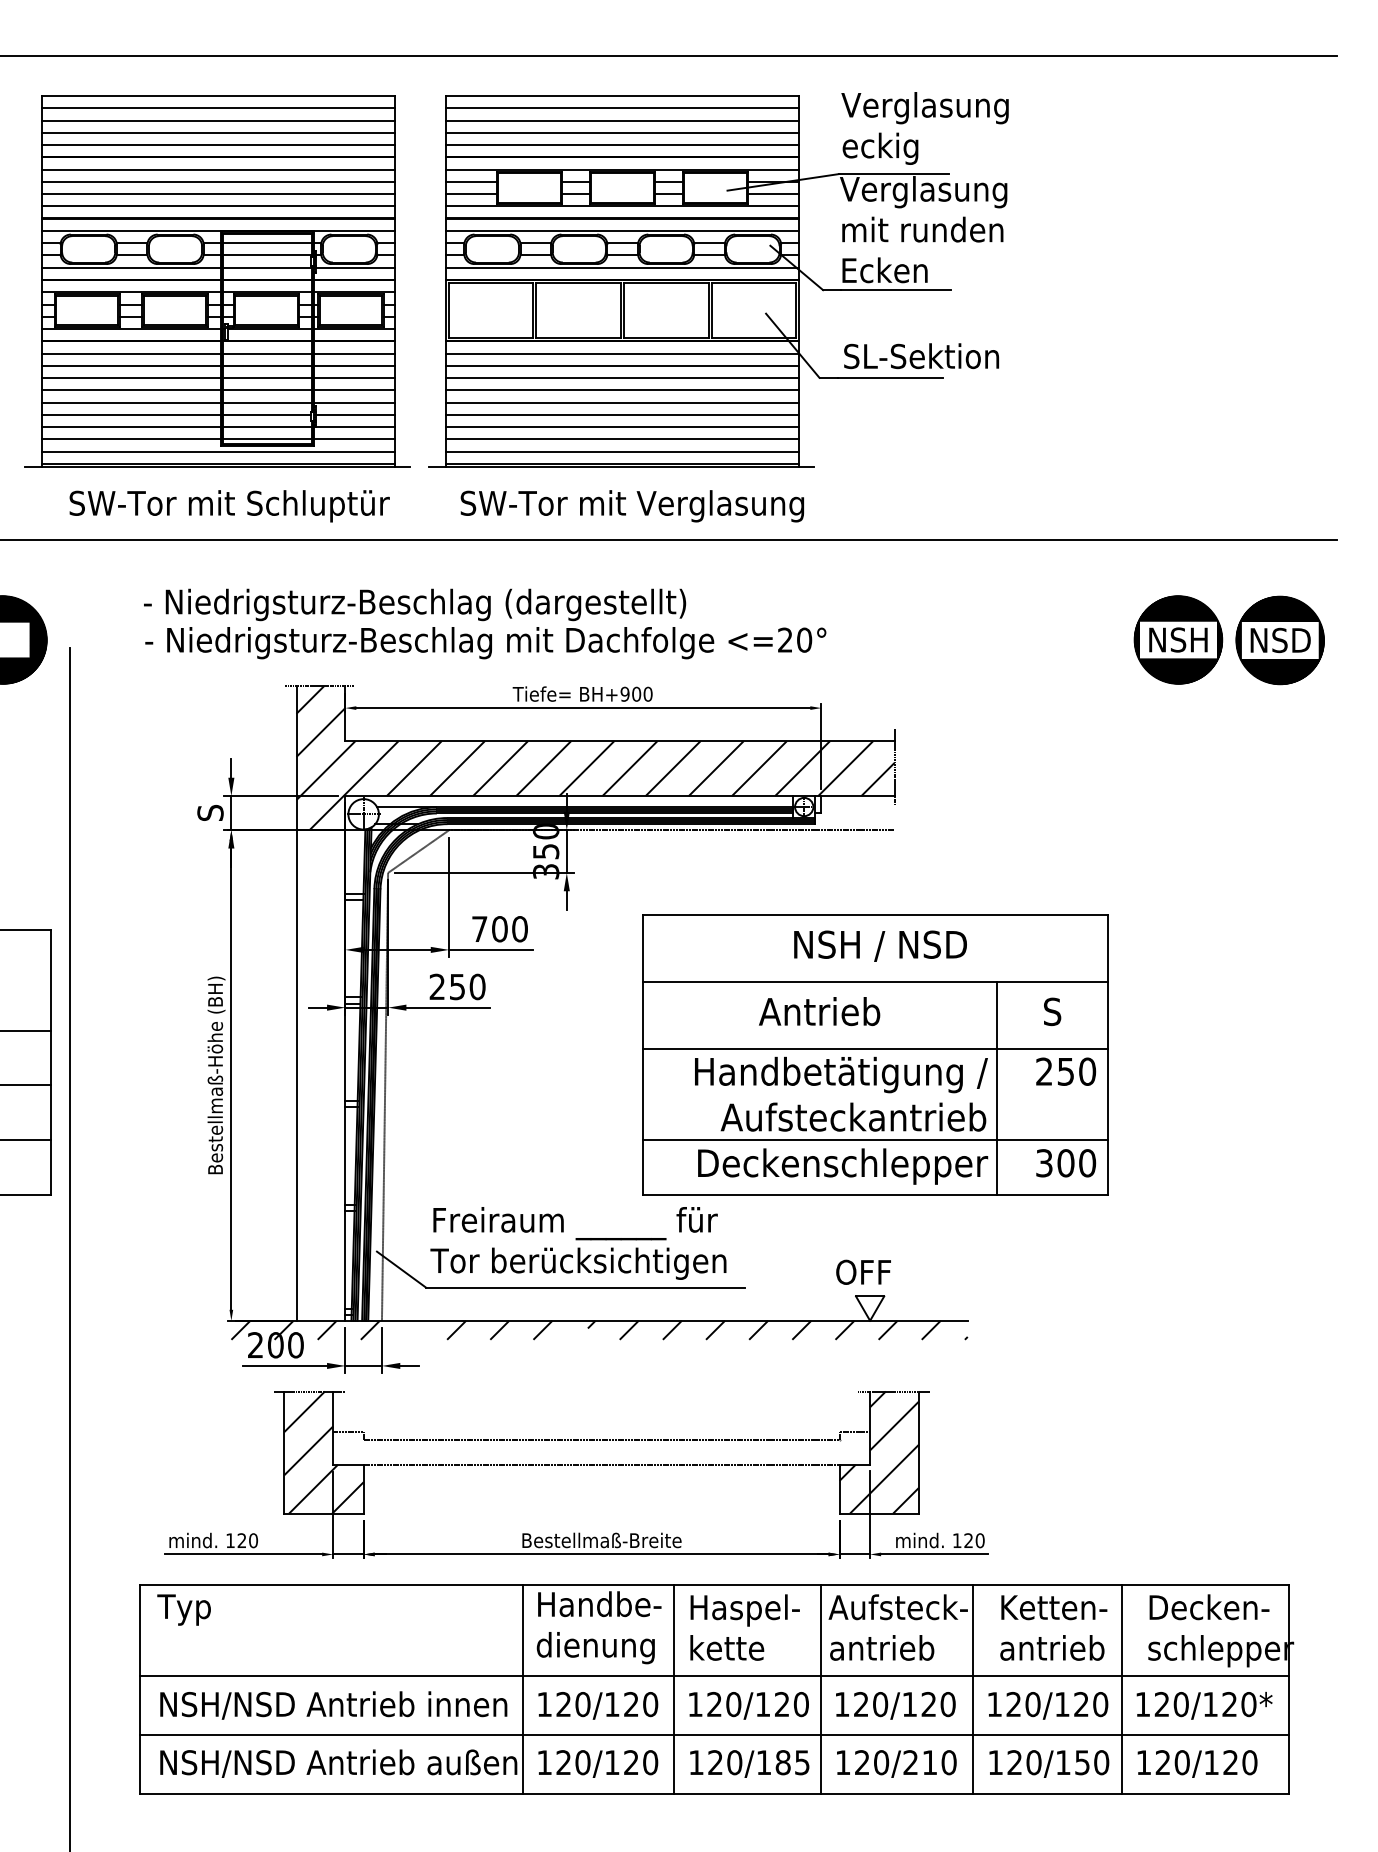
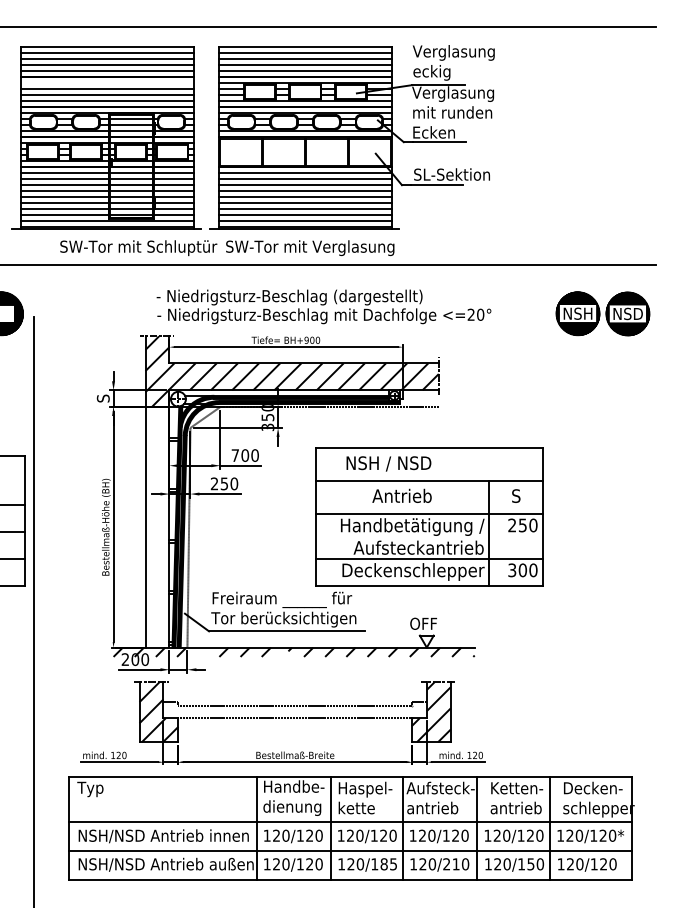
line: (218, 170) -> (107, 83), removed
text: (229, 506) -> (138, 248), moved
text: (484, 623) -> (323, 306), moved
text: (879, 945) -> (388, 463), moved

